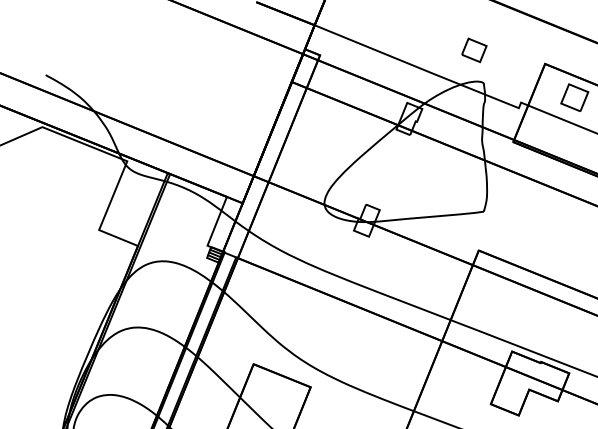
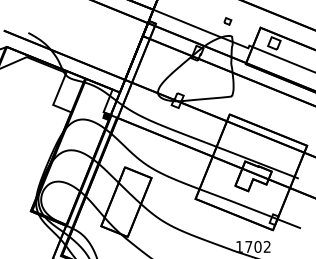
part: (473, 50) -> (227, 21), size x0.62

